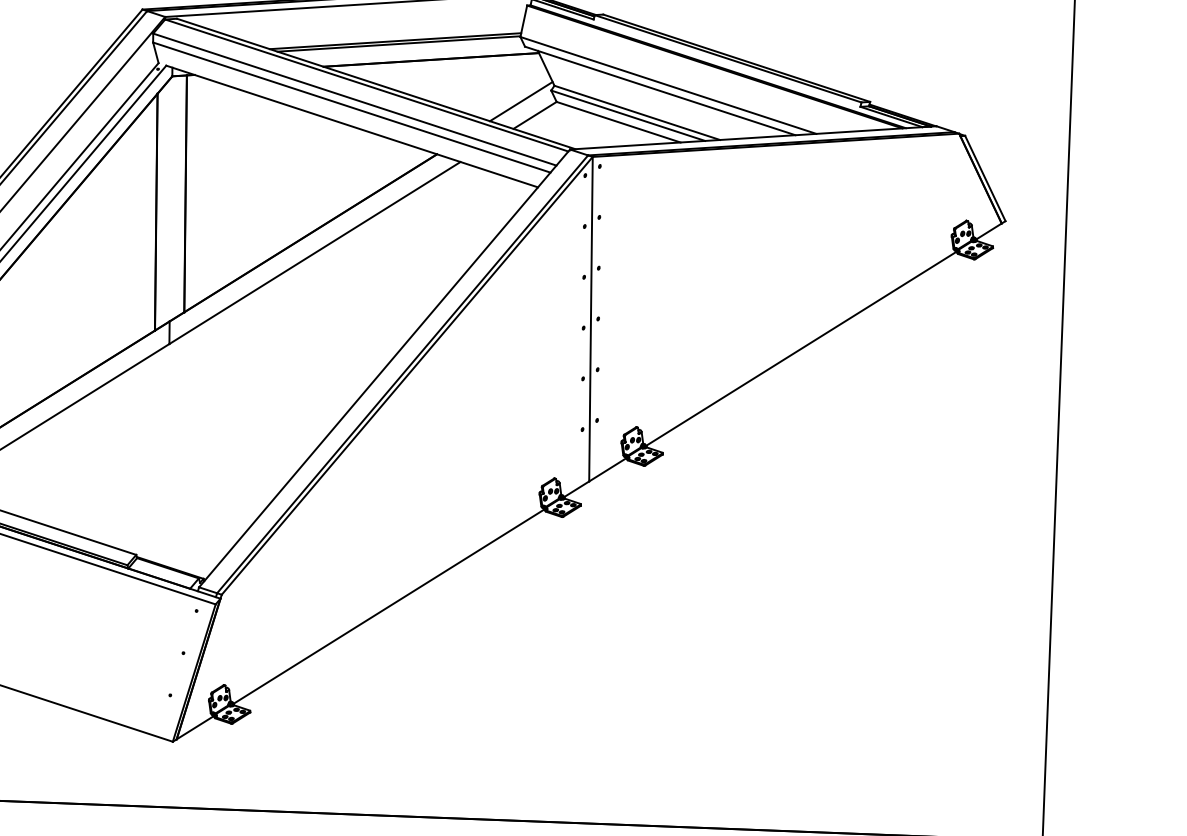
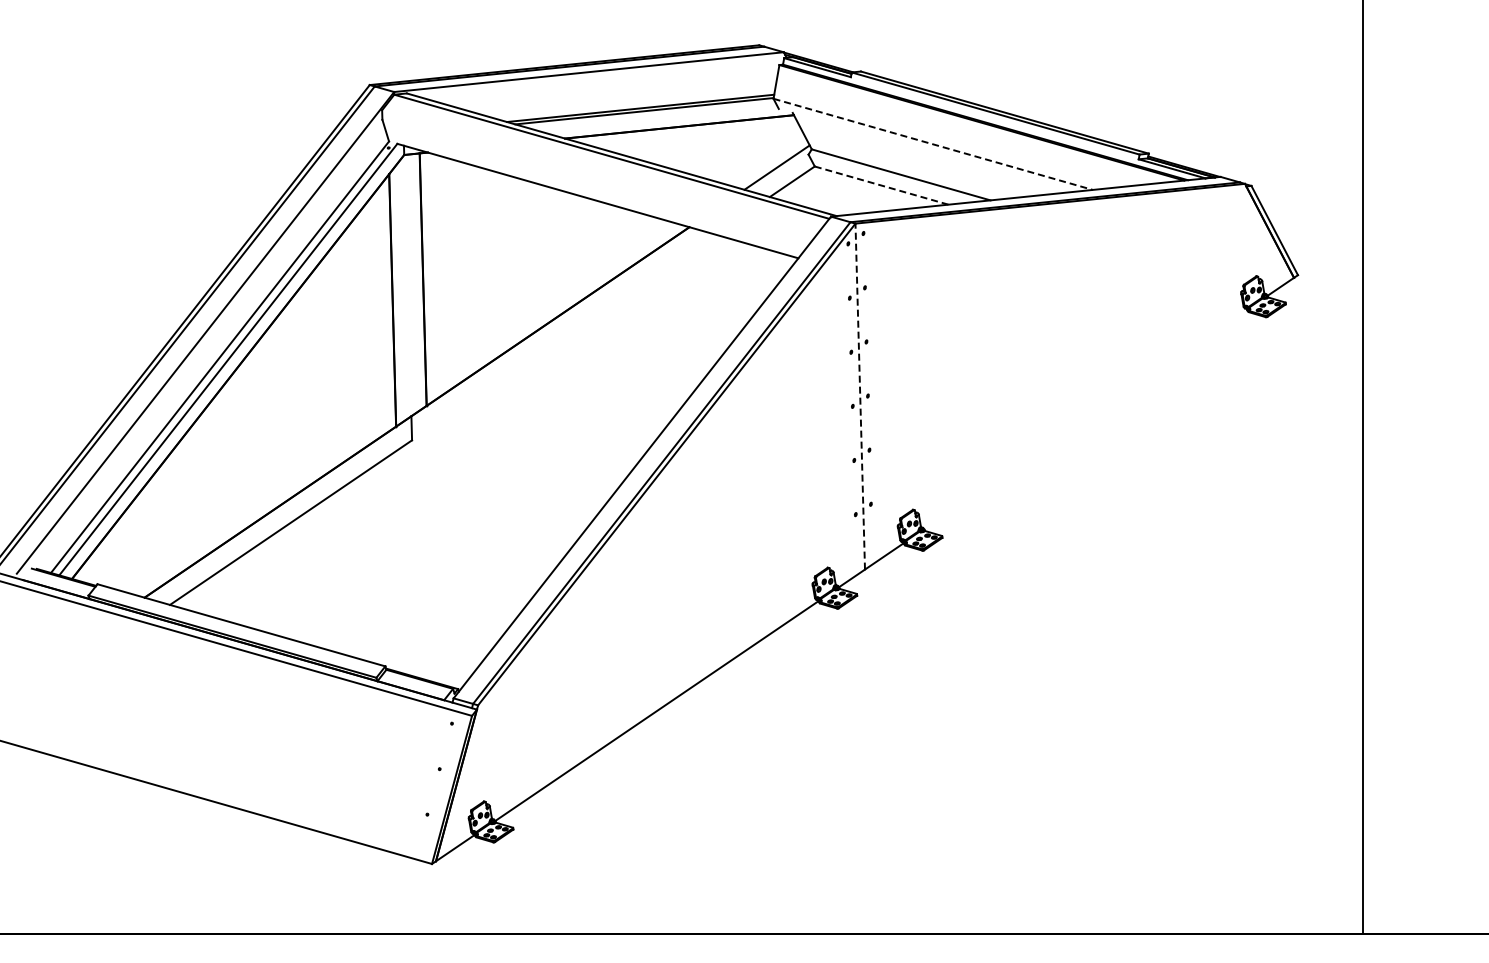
line: (668, 85) -> (933, 144), solid -> dashed
line: (660, 90) -> (924, 150), removed
line: (354, 99) -> (599, 172), removed
line: (351, 107) -> (596, 180), removed
line: (628, 115) -> (891, 178), removed
line: (618, 122) -> (881, 185), solid -> dashed
line: (315, 253) -> (563, 337), removed
line: (591, 319) -> (860, 396), solid -> dashed
line: (801, 348) -> (1085, 419), removed

